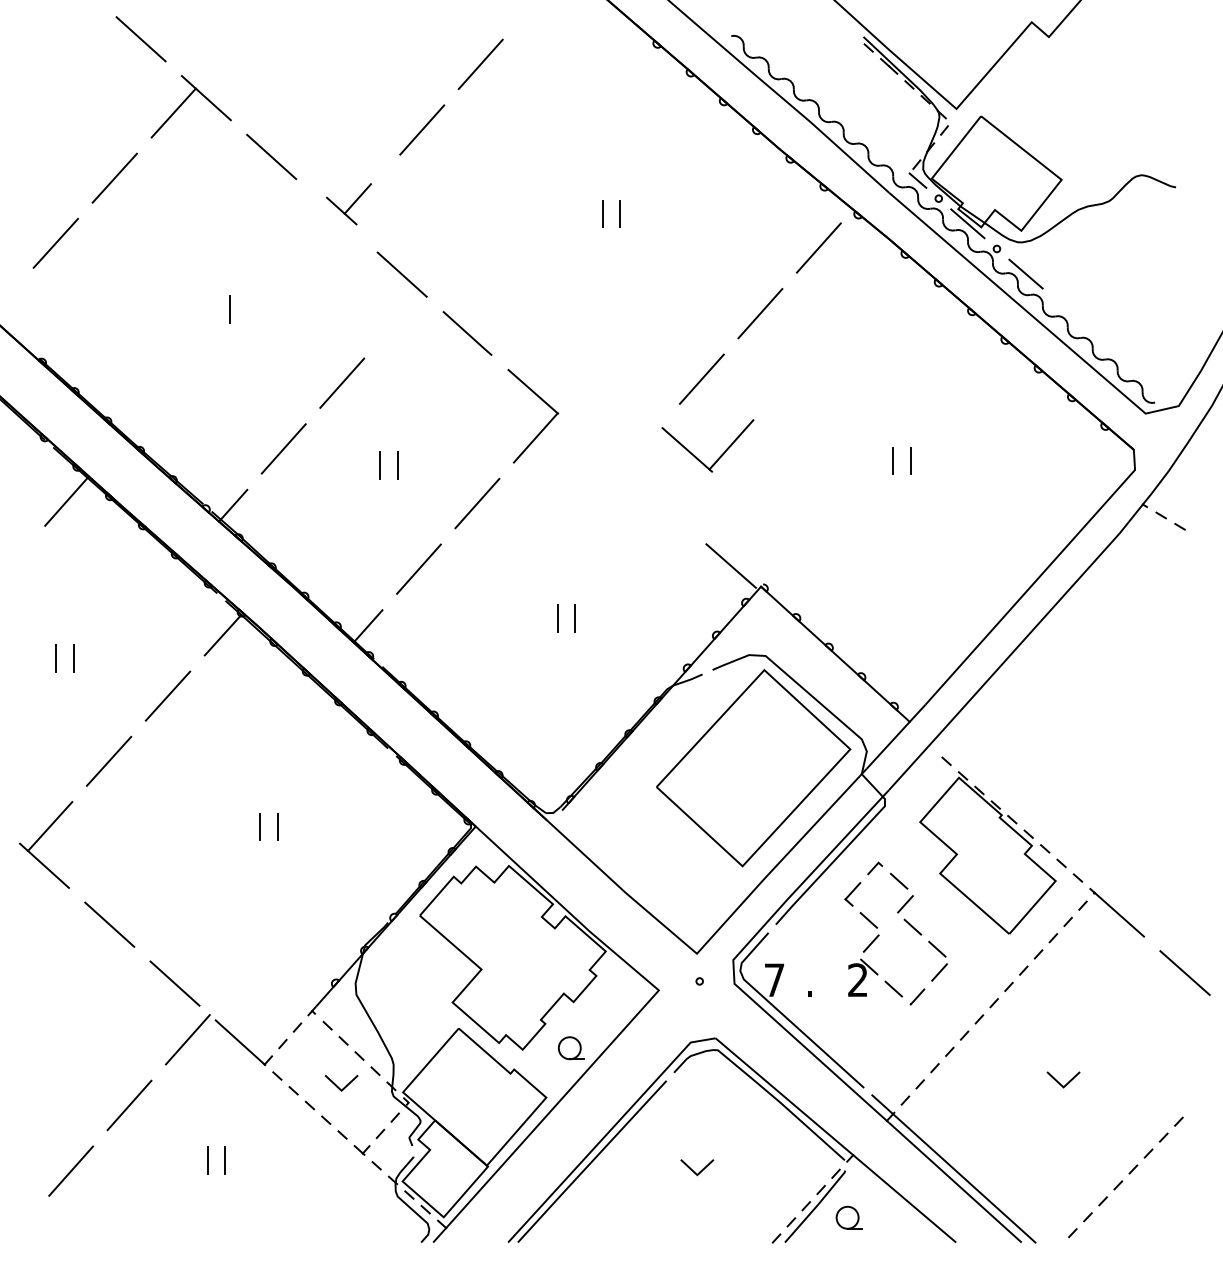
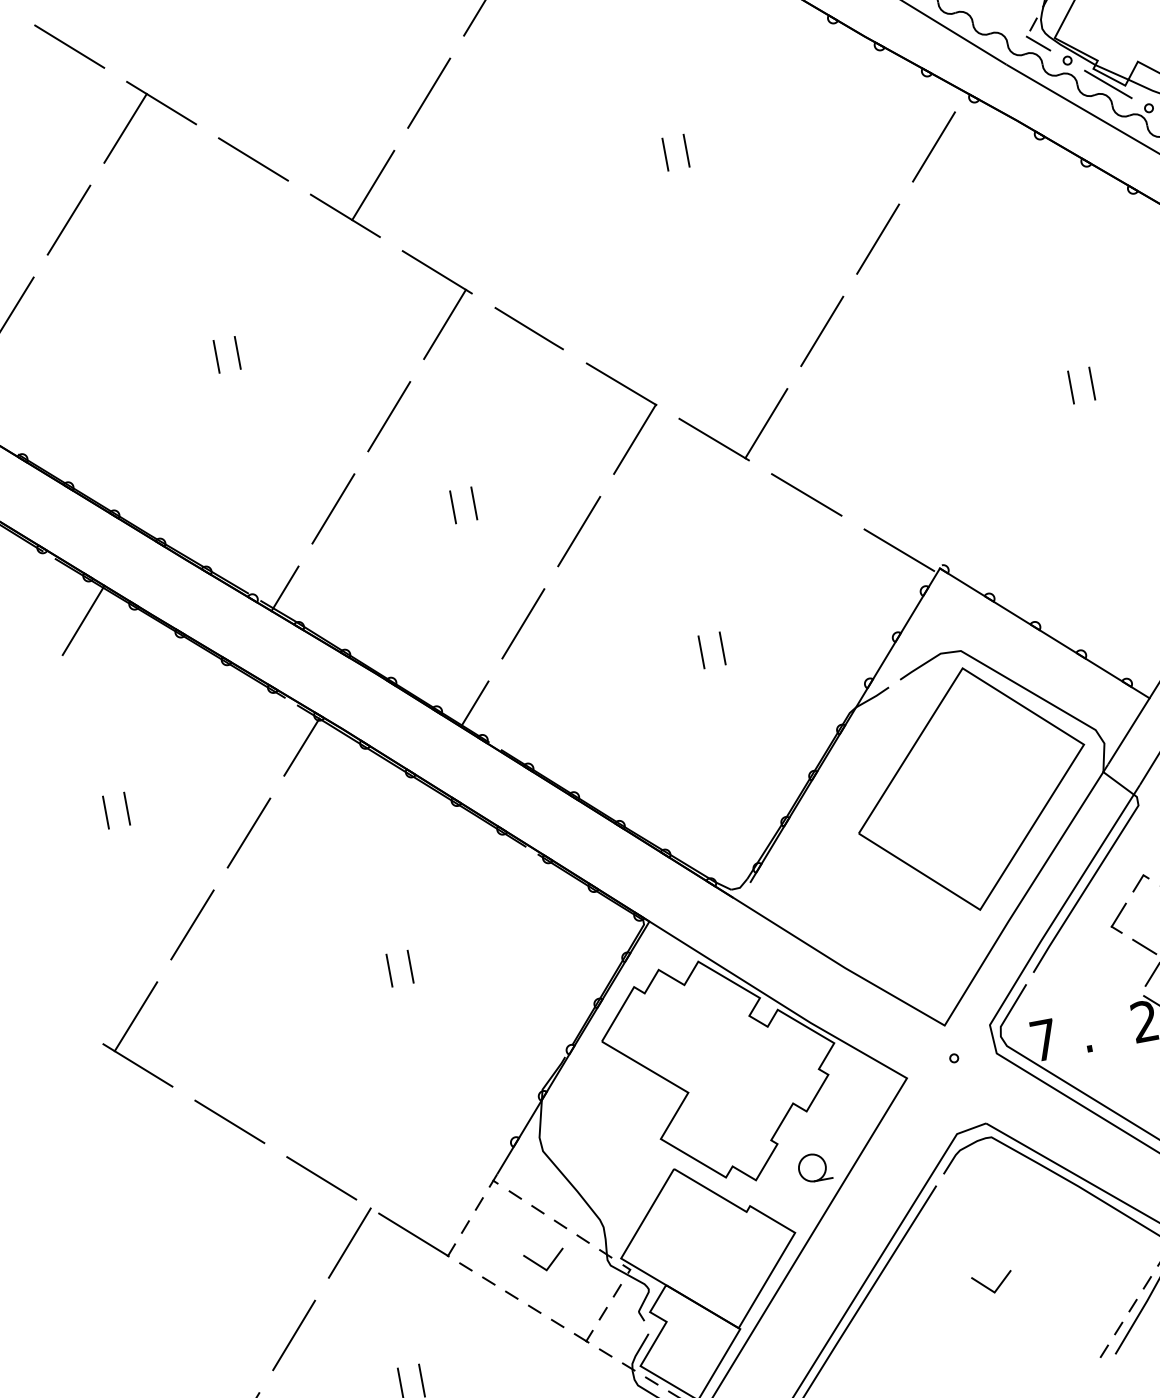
part: (348, 203) -> (356, 198), size x1.67
line: (212, 309) -> (216, 356), added
line: (400, 317) -> (444, 324), added
part: (696, 456) -> (726, 445), moved
line: (664, 507) -> (805, 494), added

